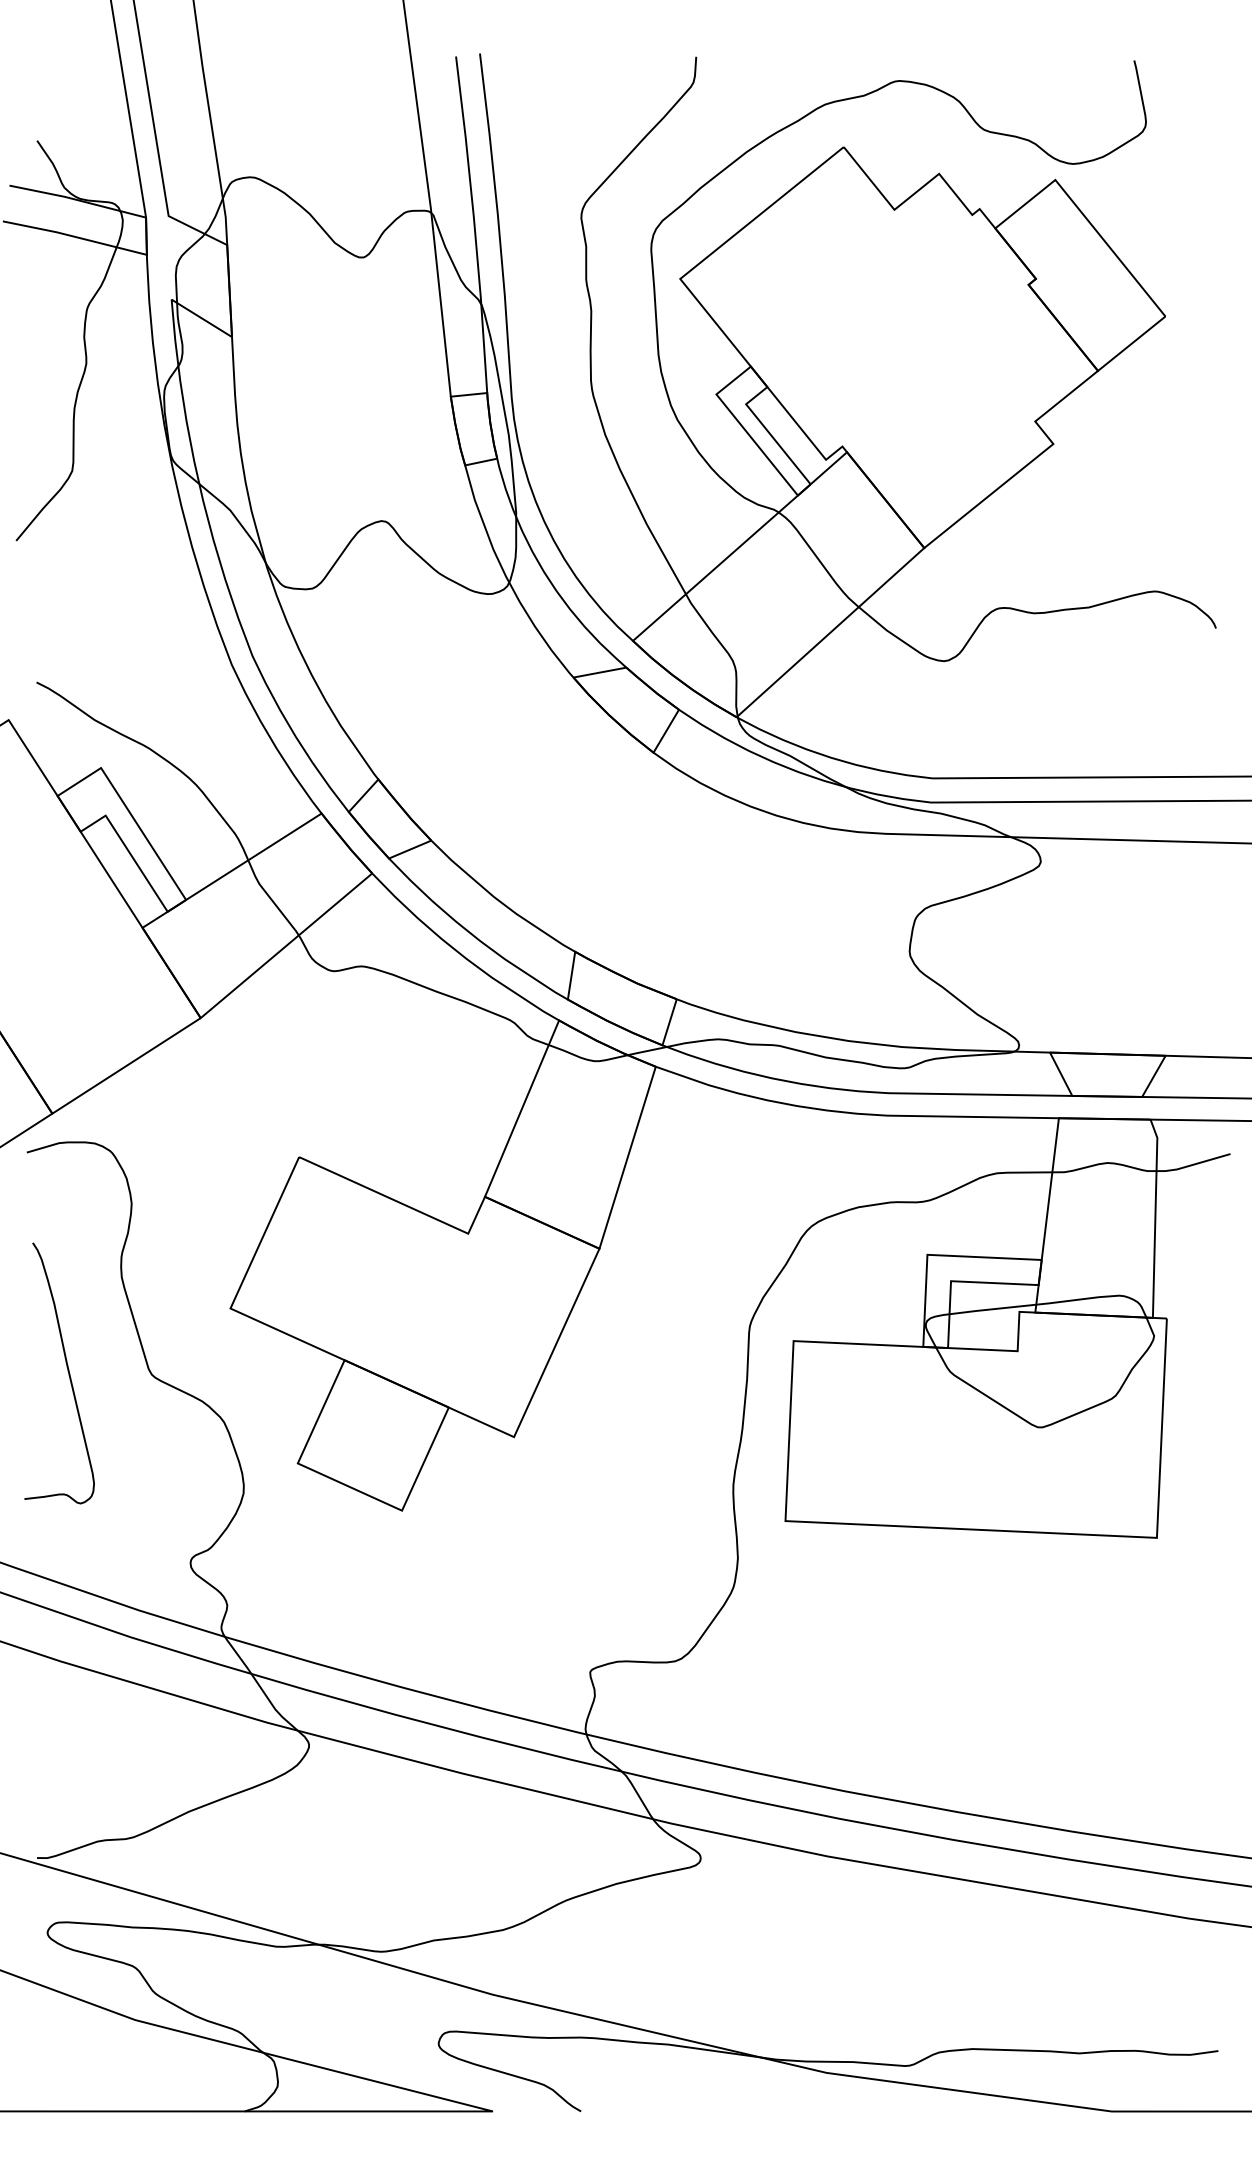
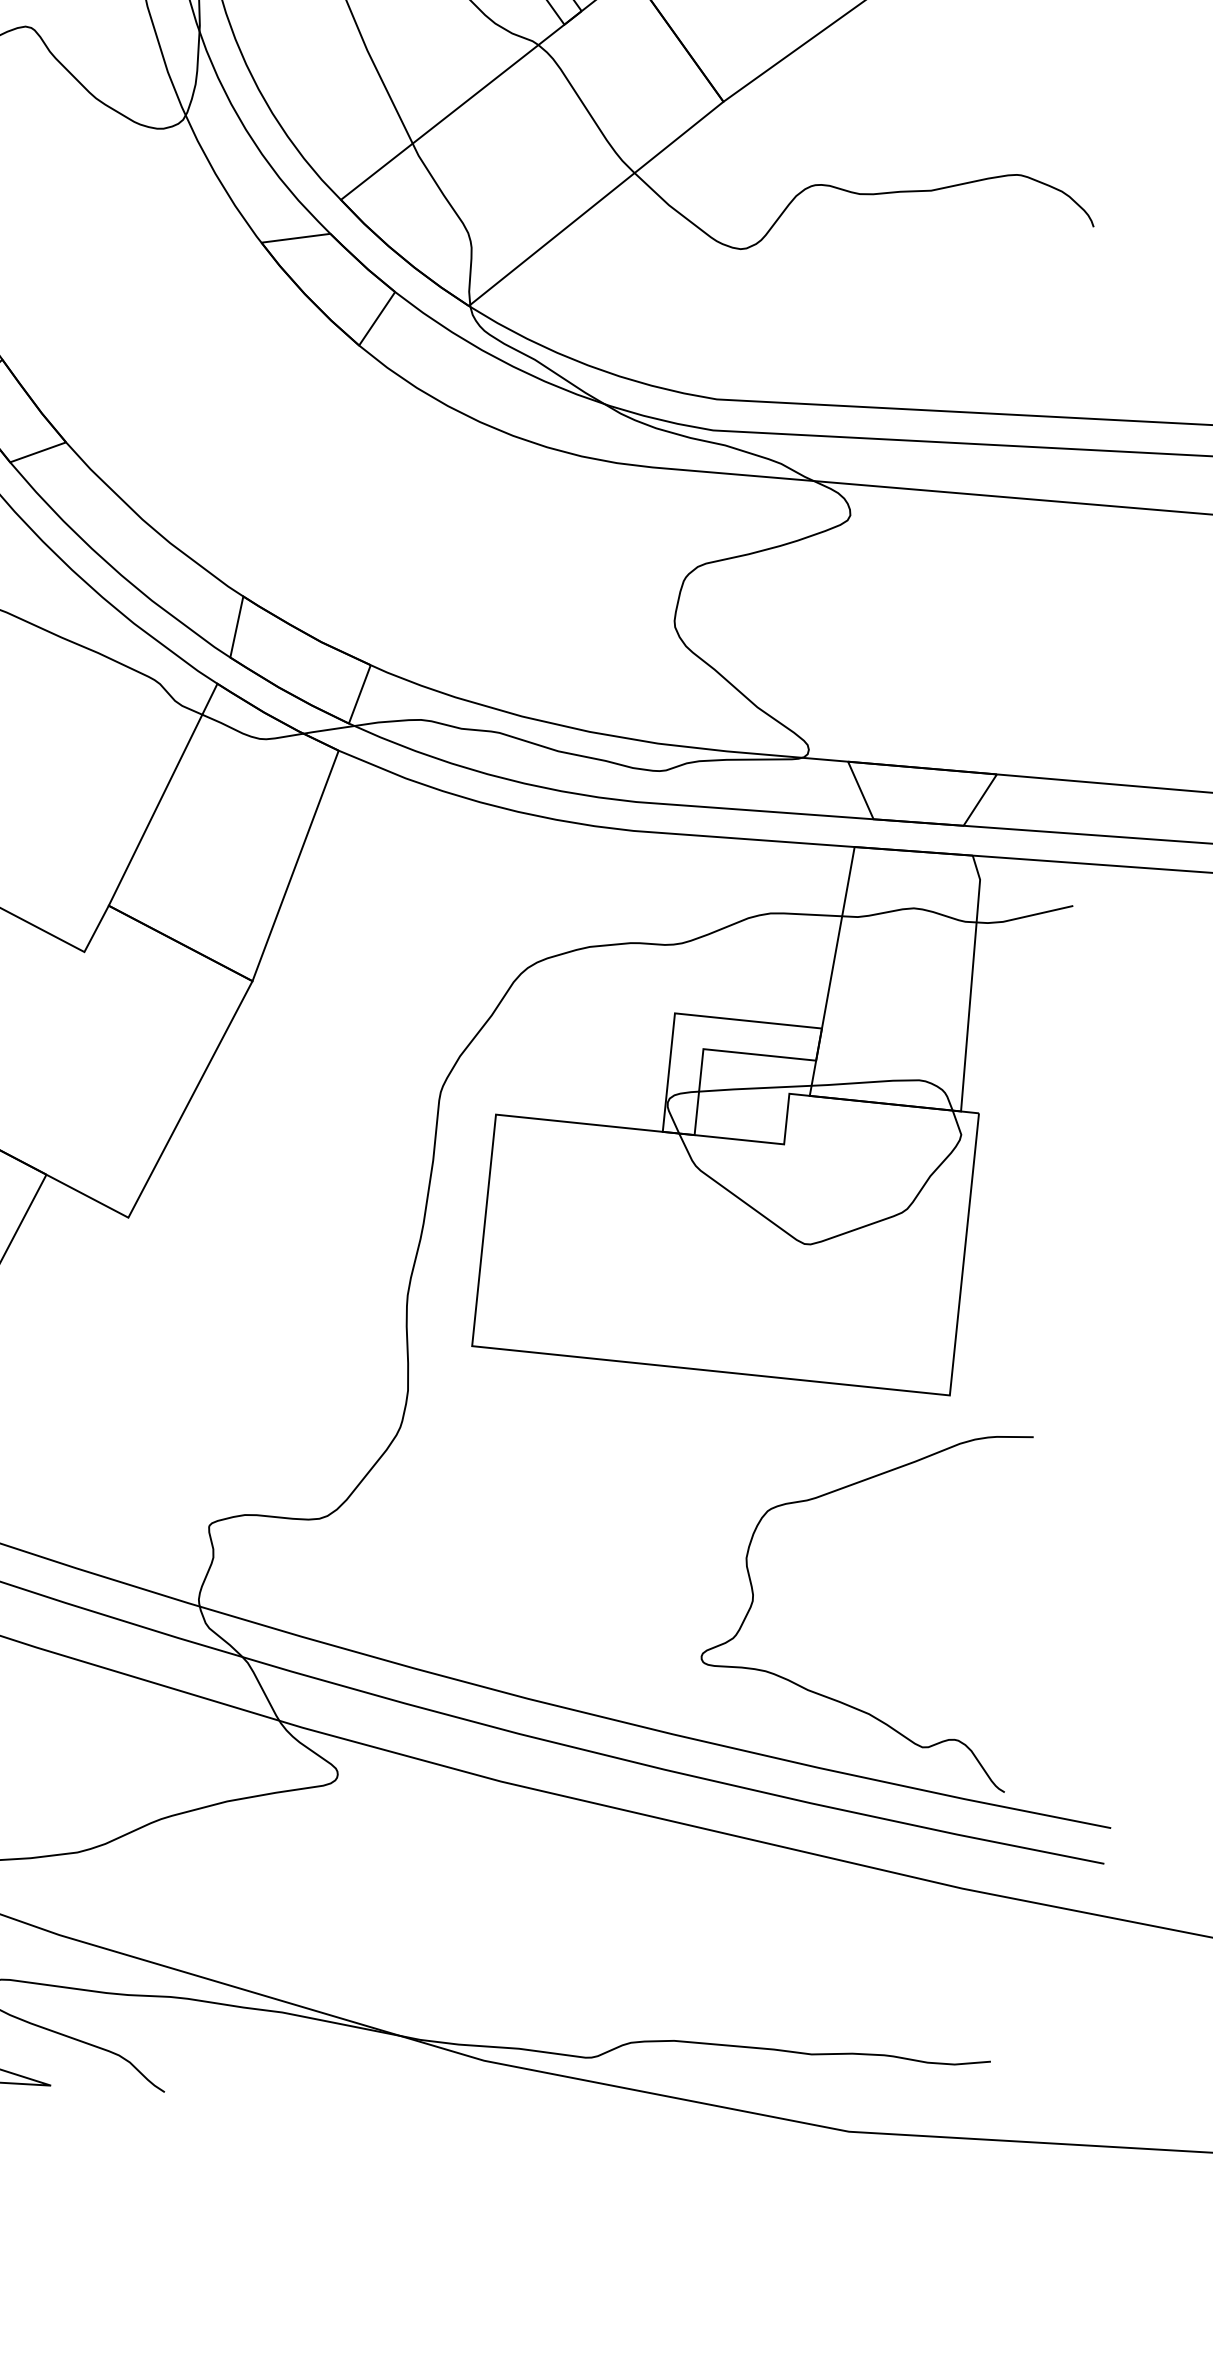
curve: (1079, 1776) -> (832, 1697), added

